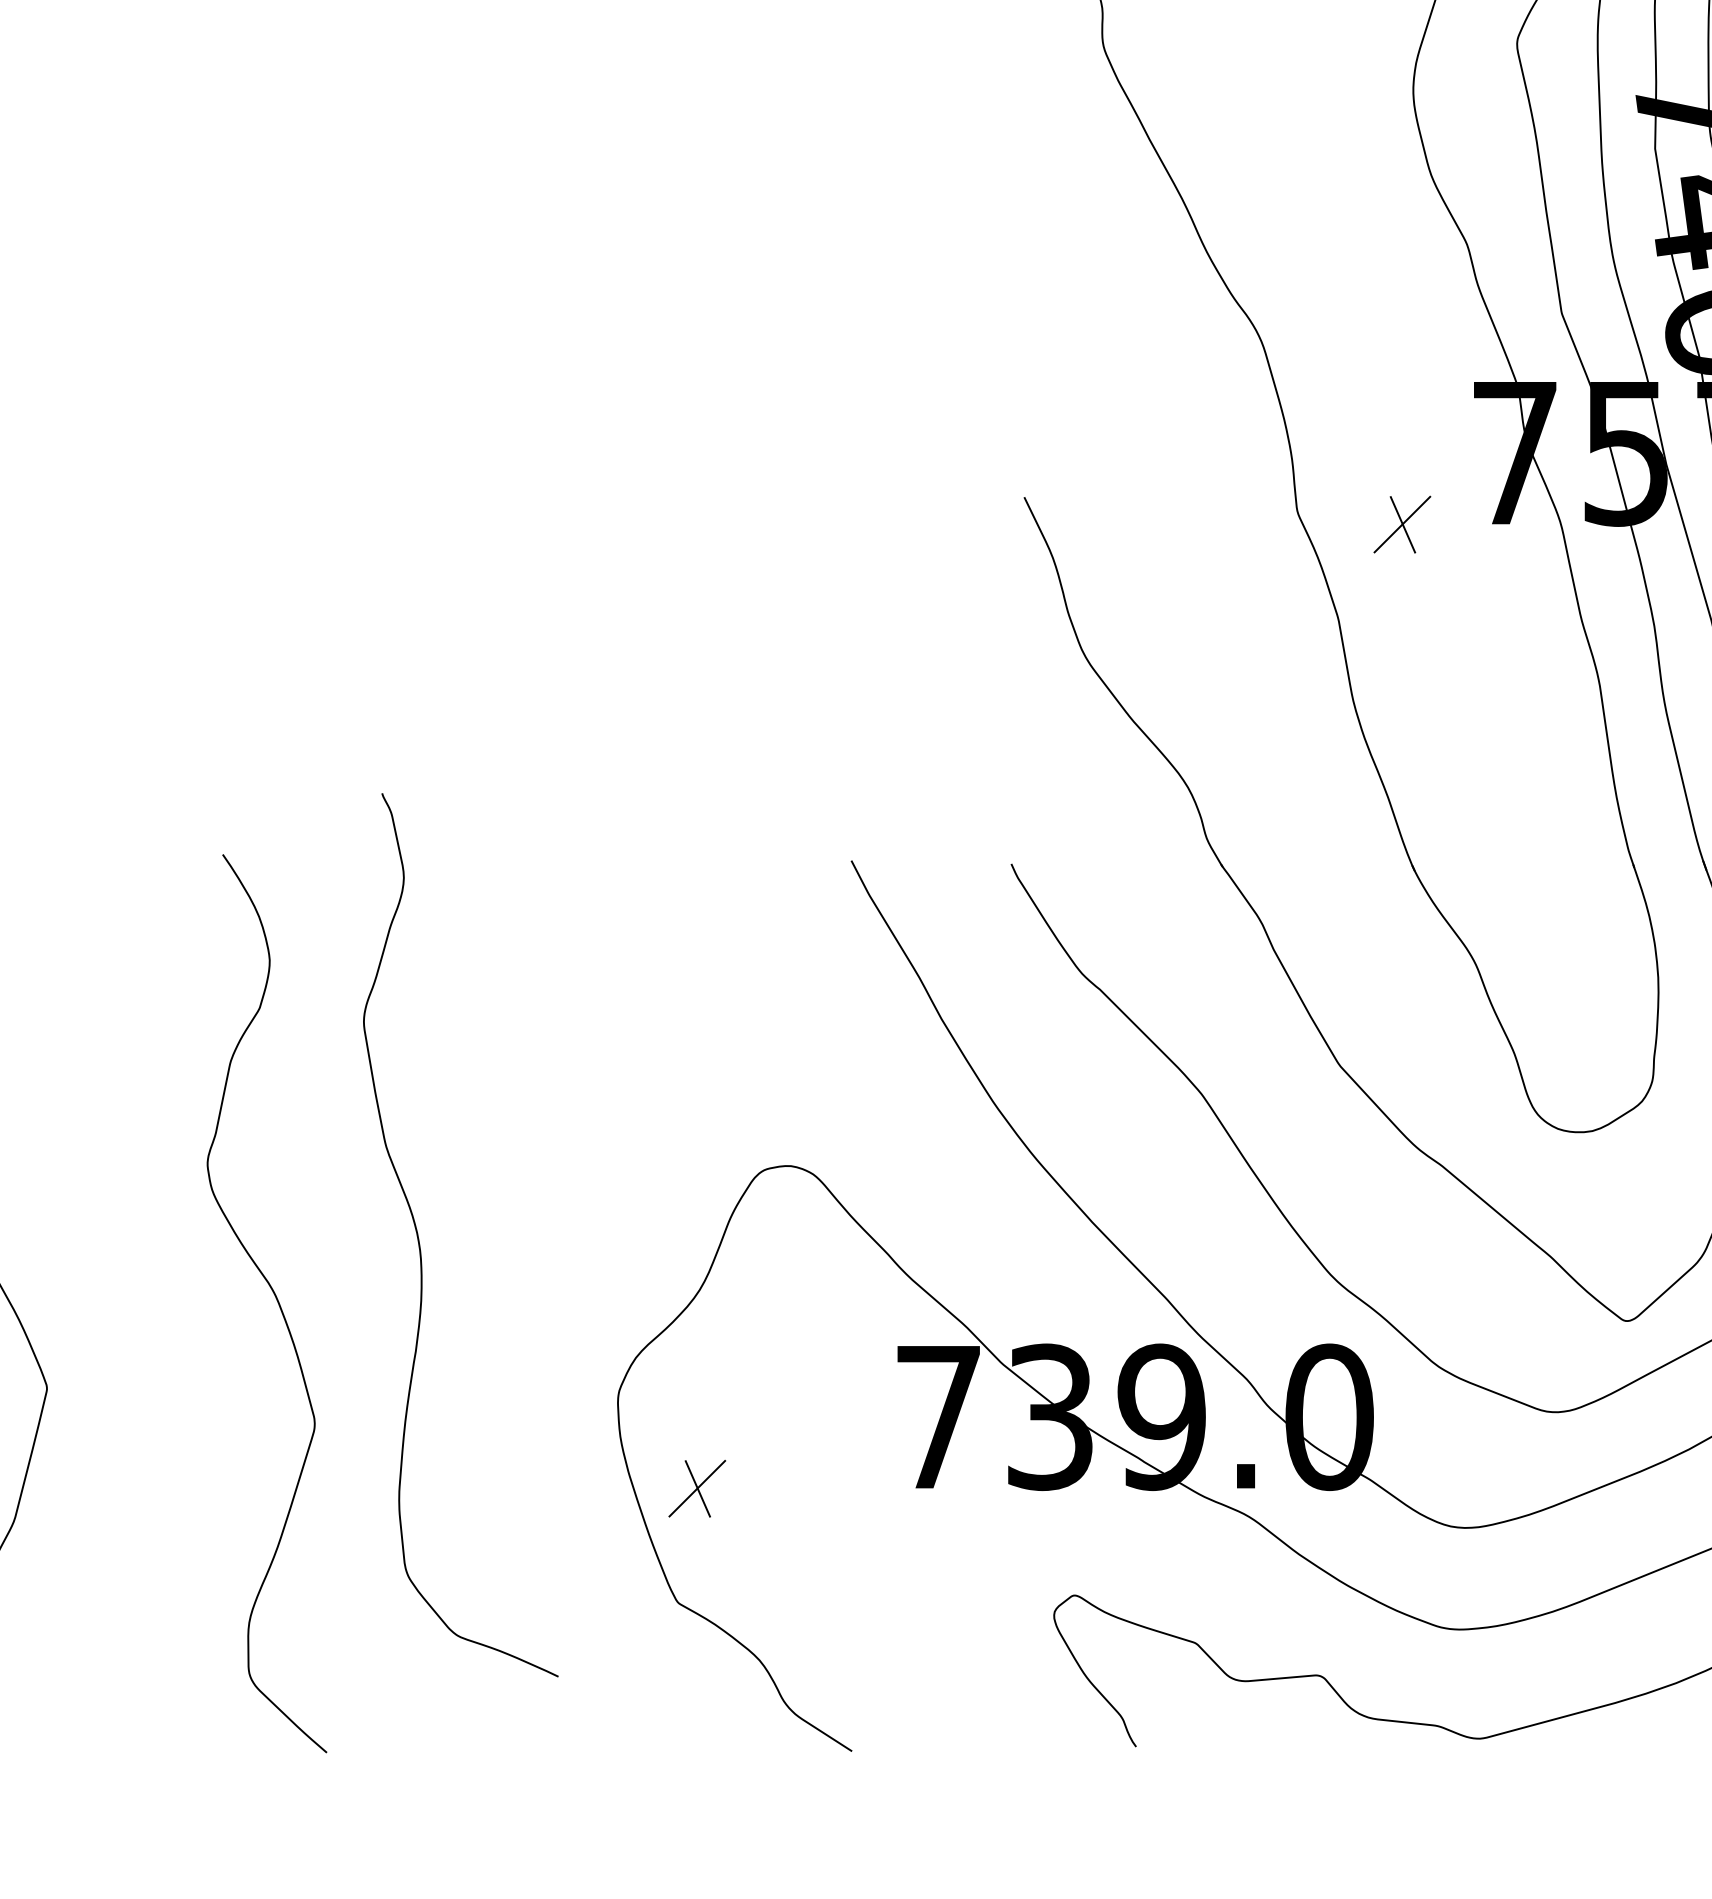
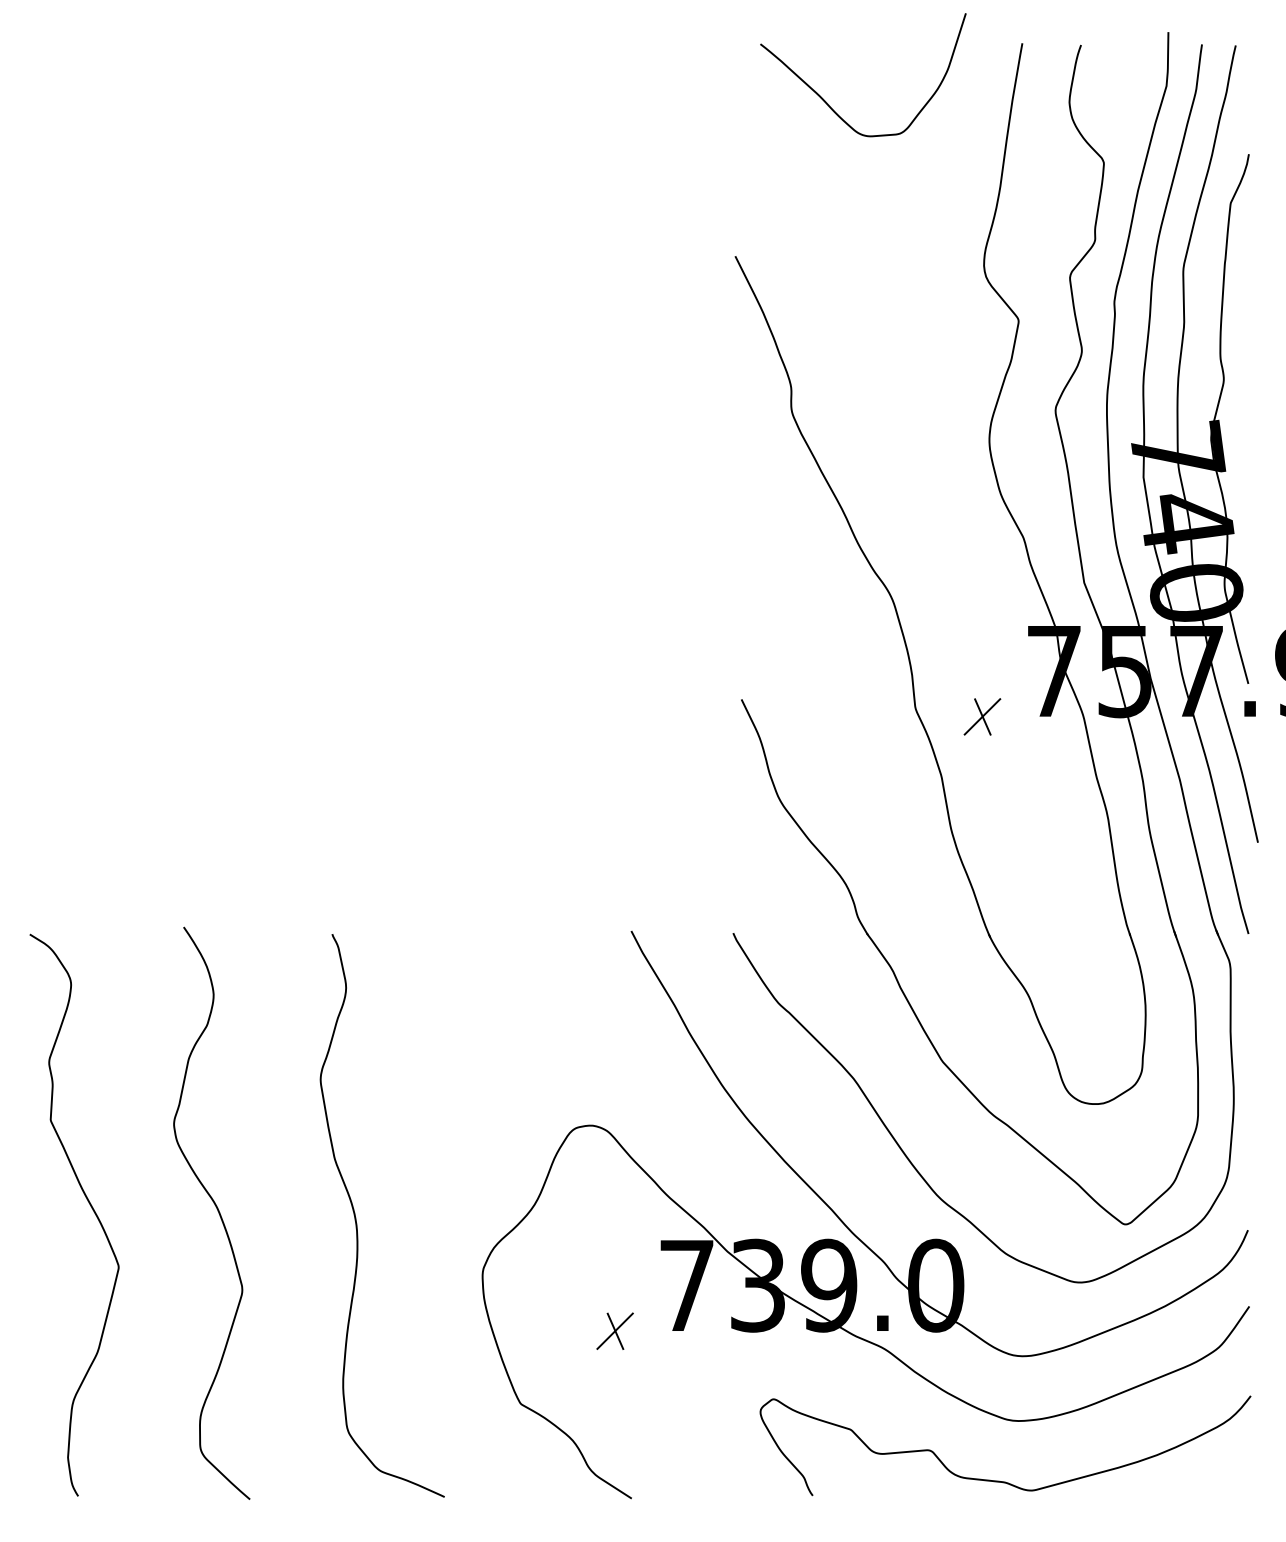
curve: (420, 1238) -> (356, 1217), moved
curve: (274, 1297) -> (216, 1209), moved
part: (696, 1487) -> (614, 1330), moved

